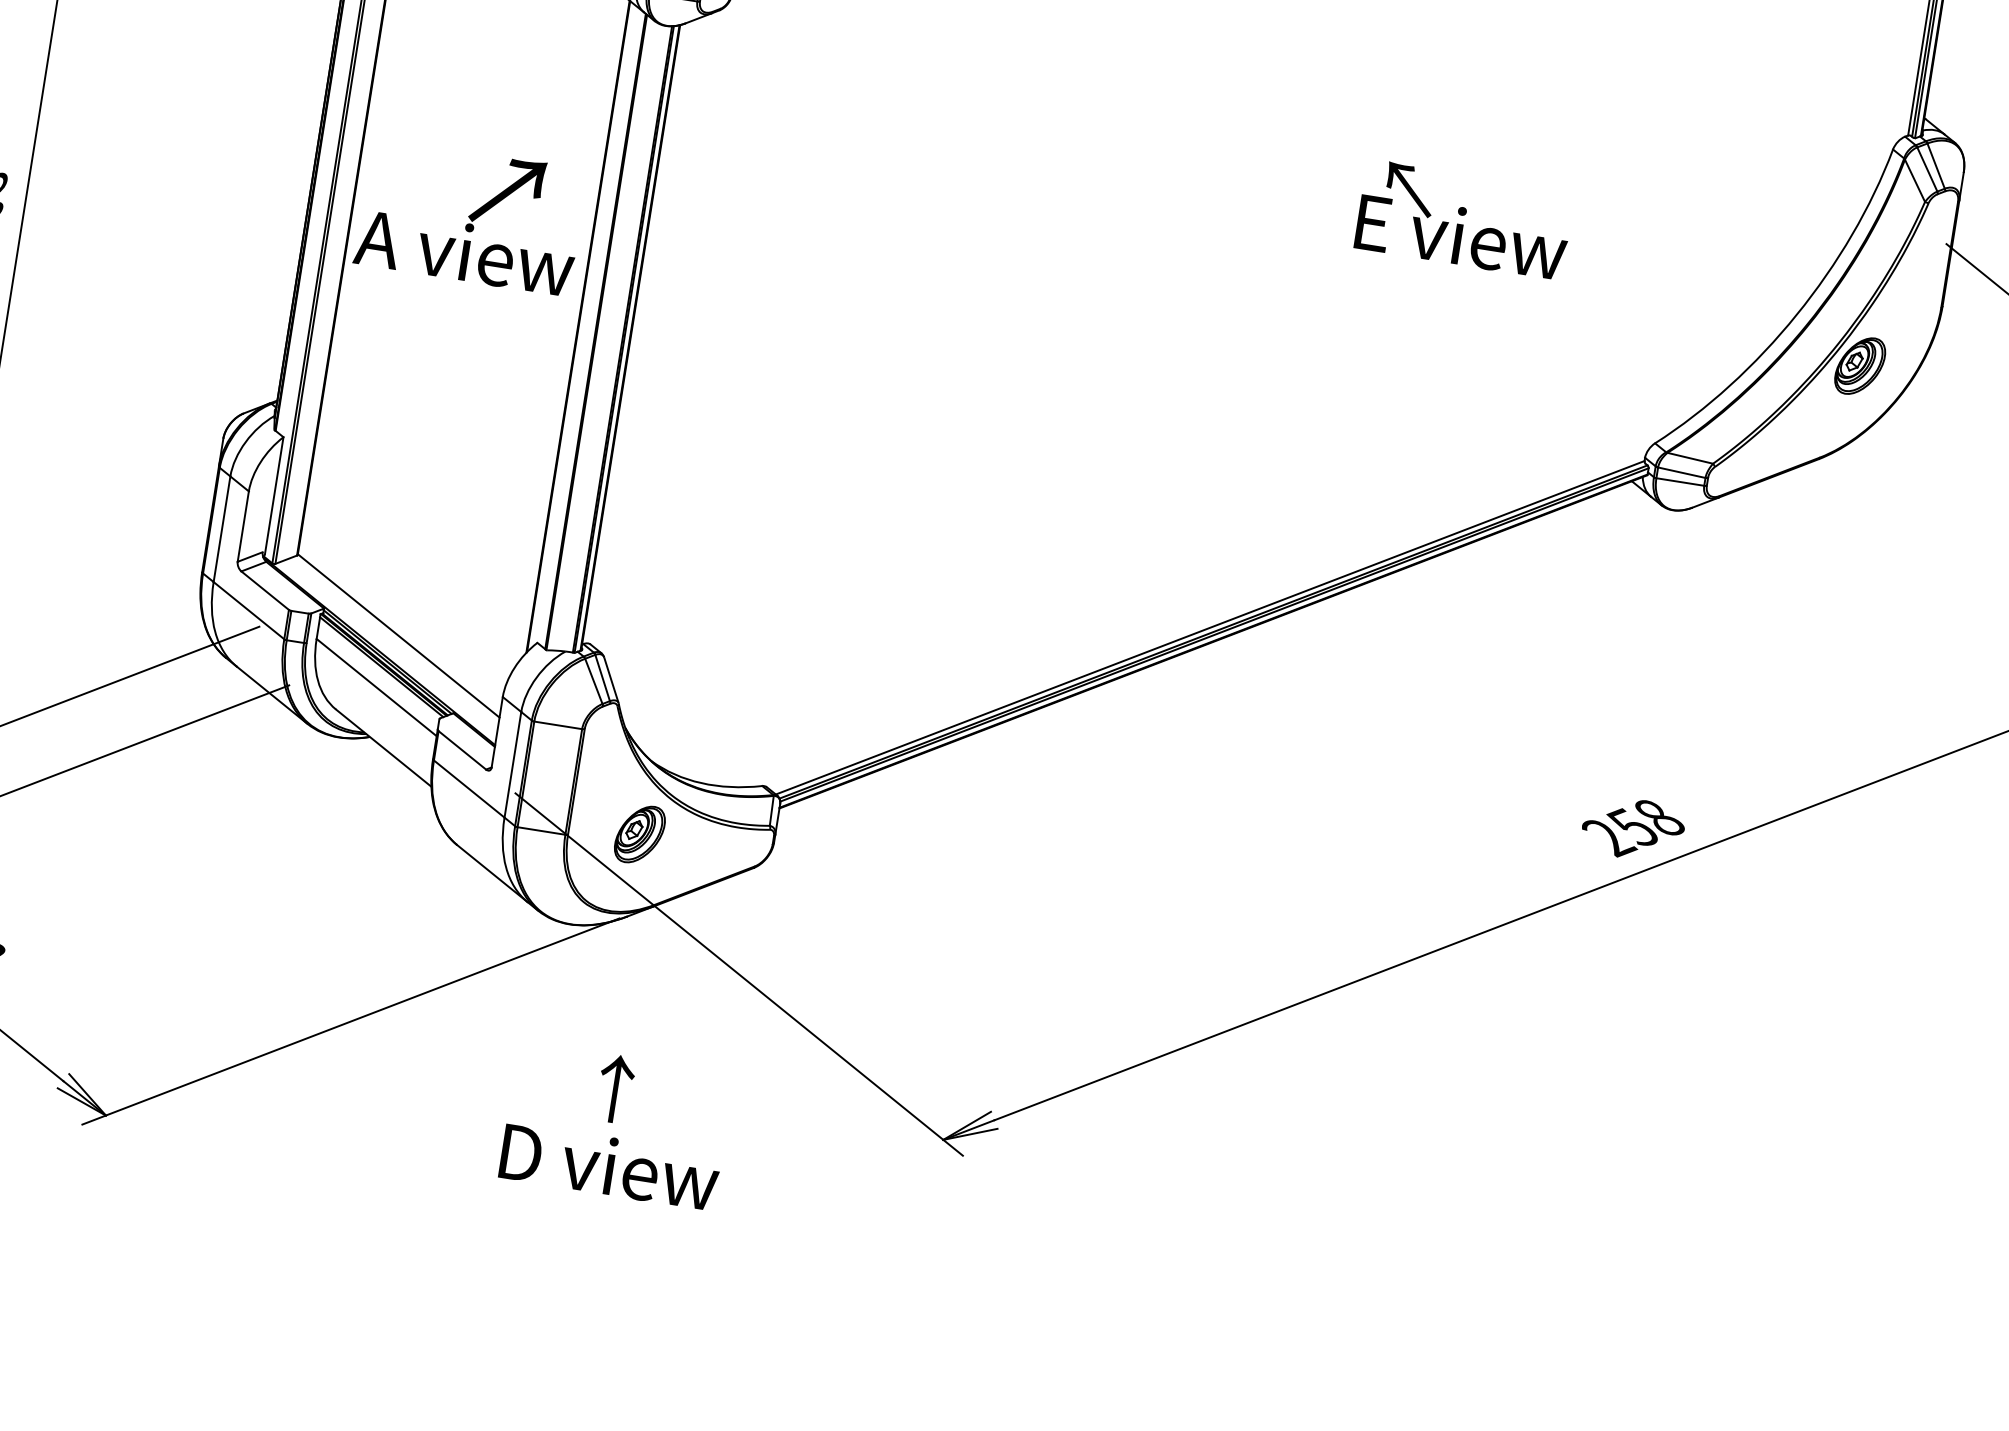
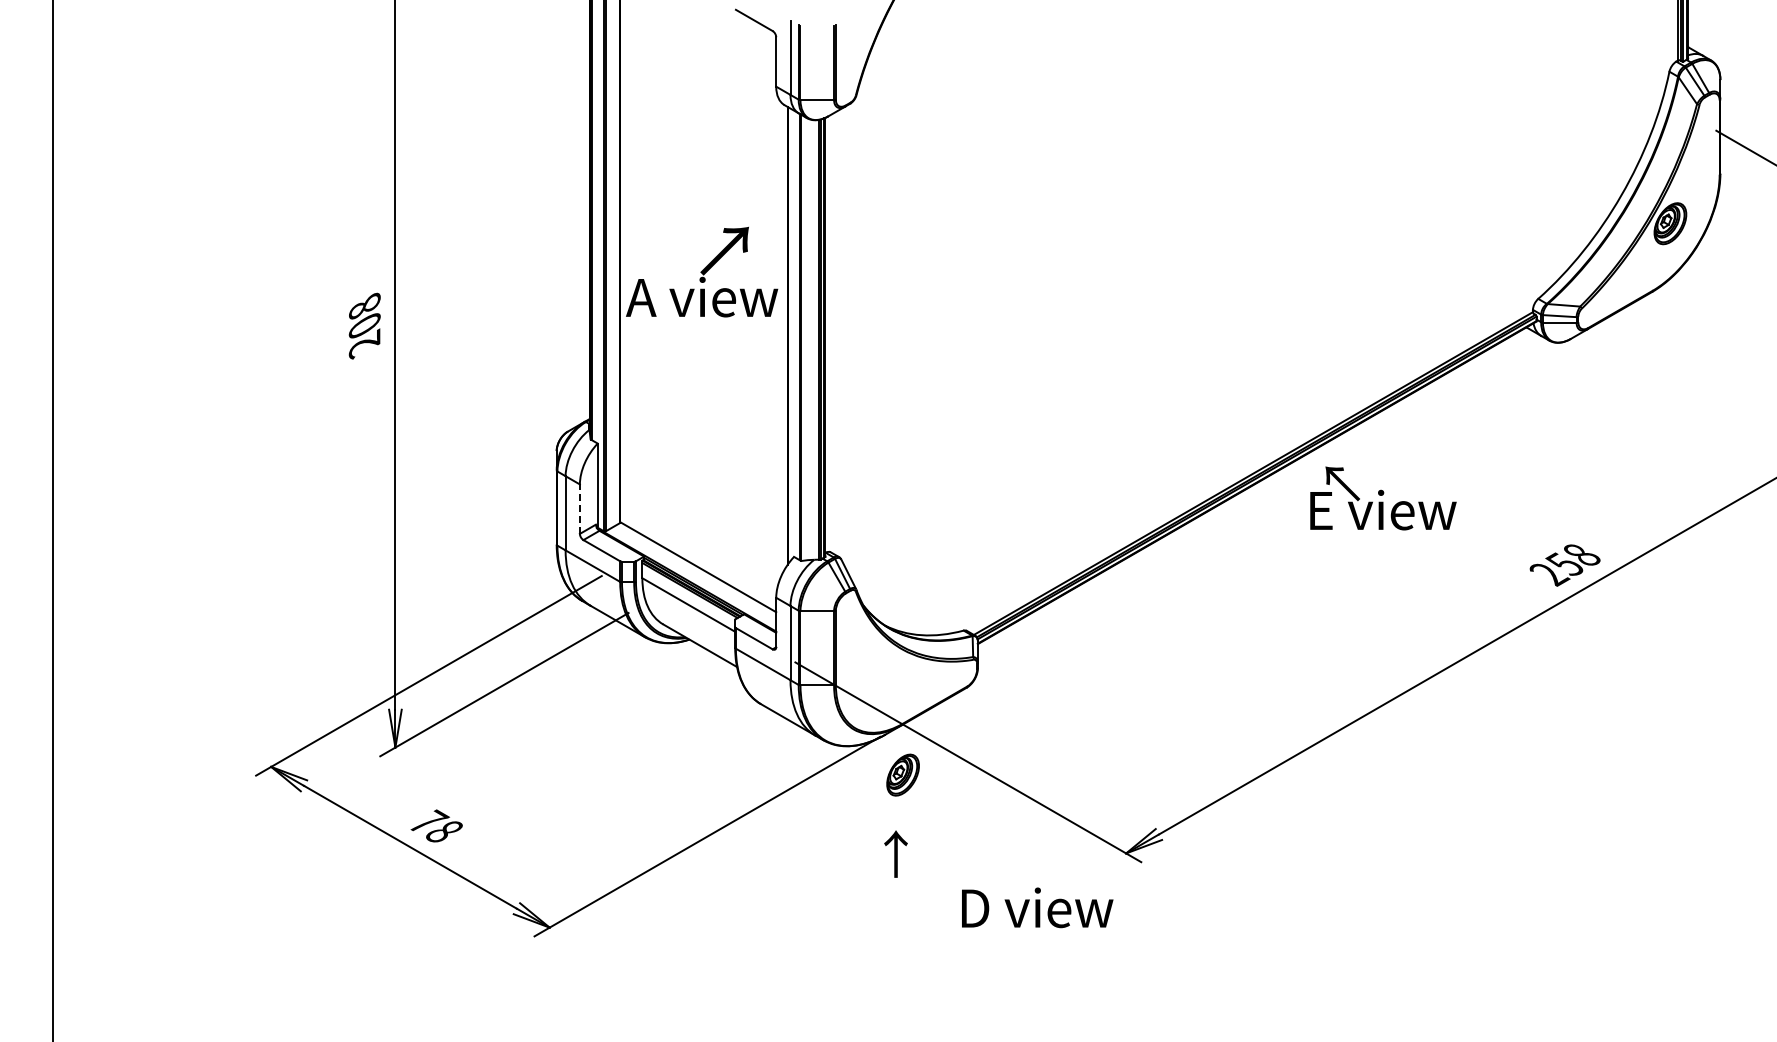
text: (1464, 219) -> (1383, 498), moved
line: (242, 526) -> (579, 509), solid -> dashed
part: (639, 833) -> (902, 774), moved
text: (609, 1165) -> (1037, 907), moved

